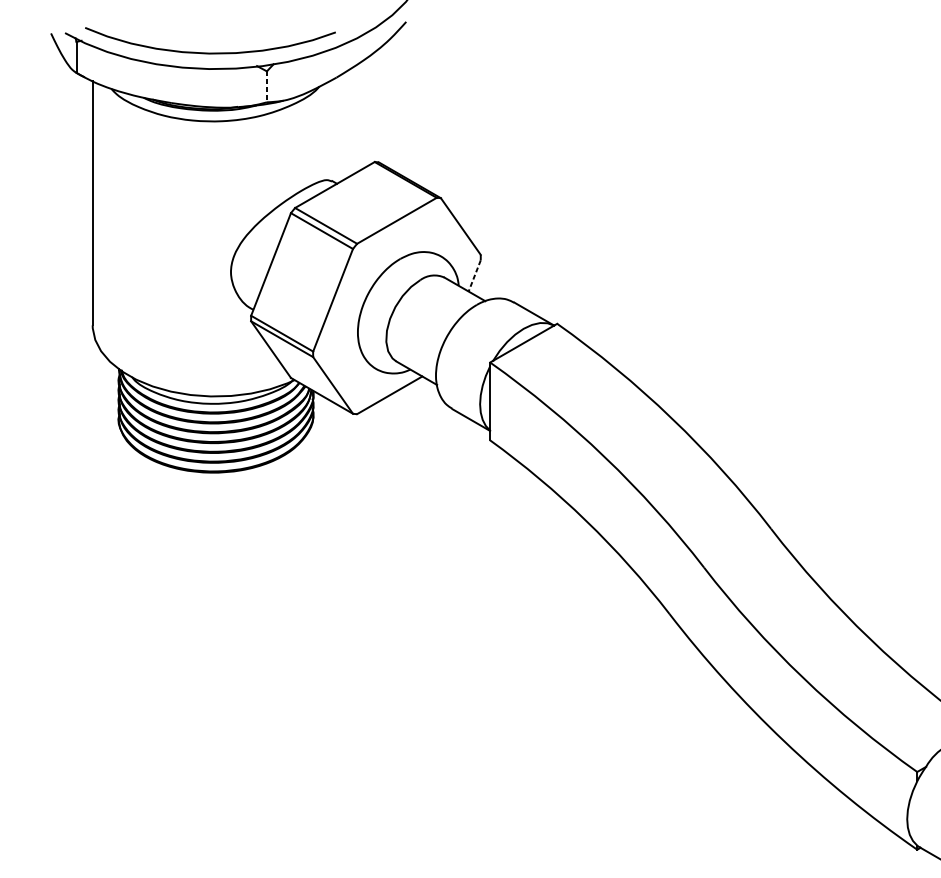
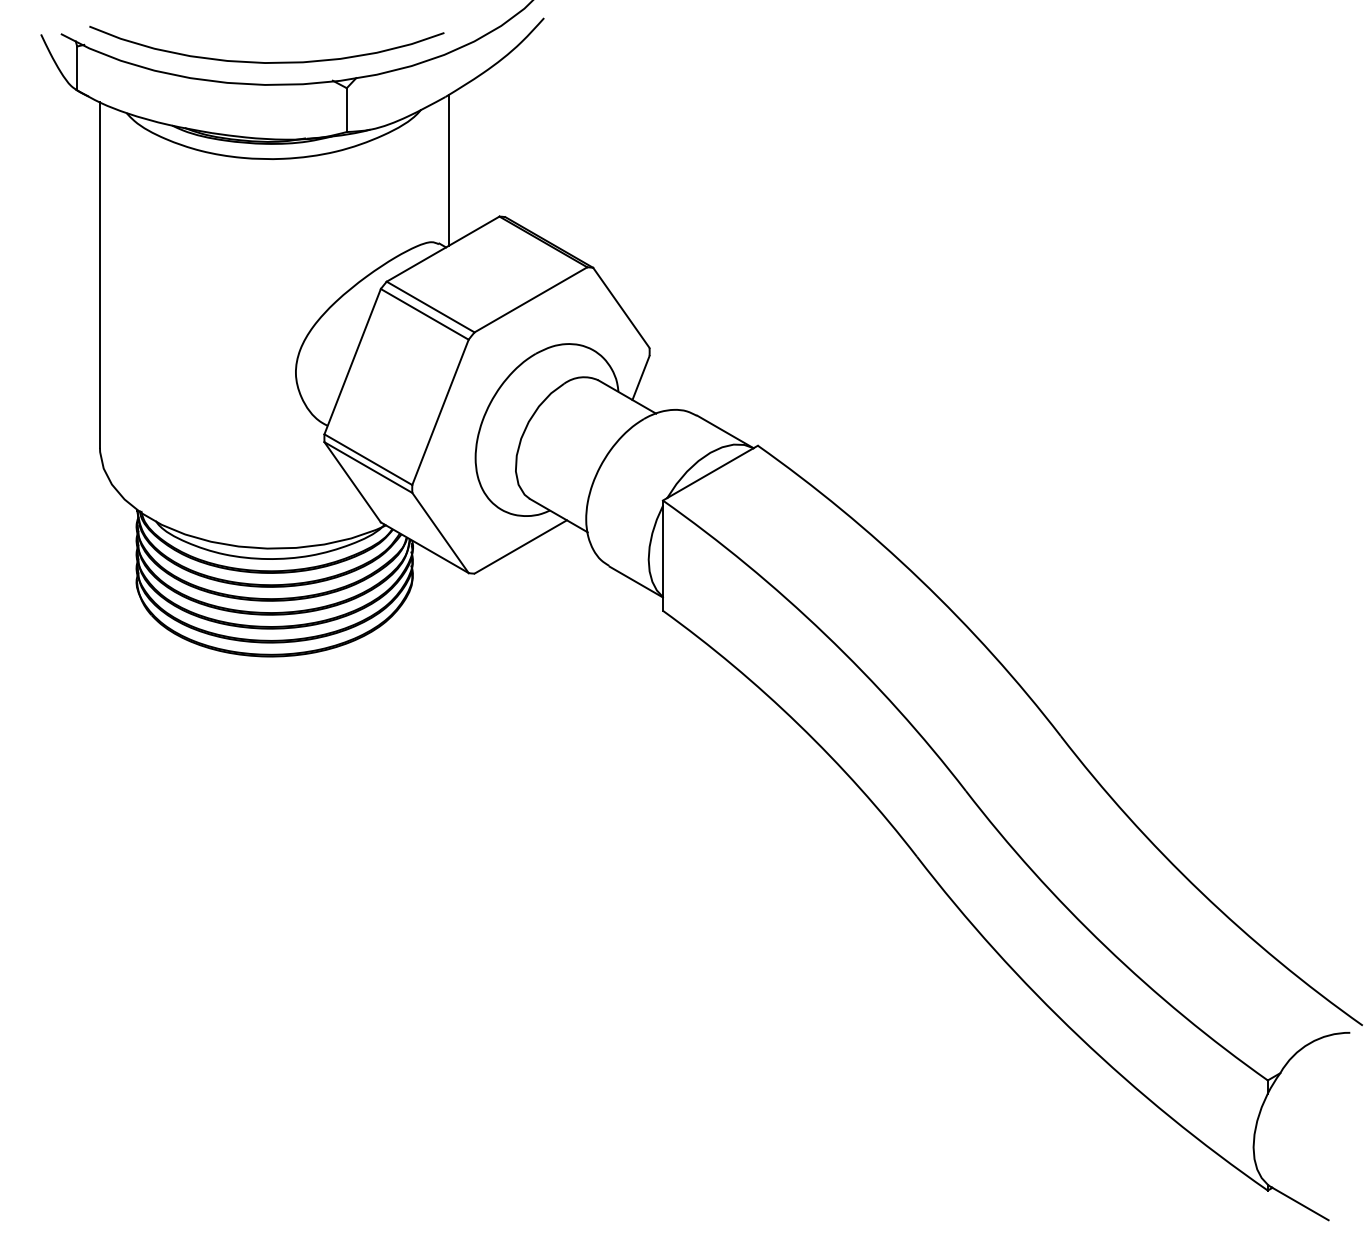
line: (266, 87) -> (346, 110), dashed -> solid
line: (339, 128) -> (449, 169), added
line: (475, 275) -> (641, 377), dashed -> solid

